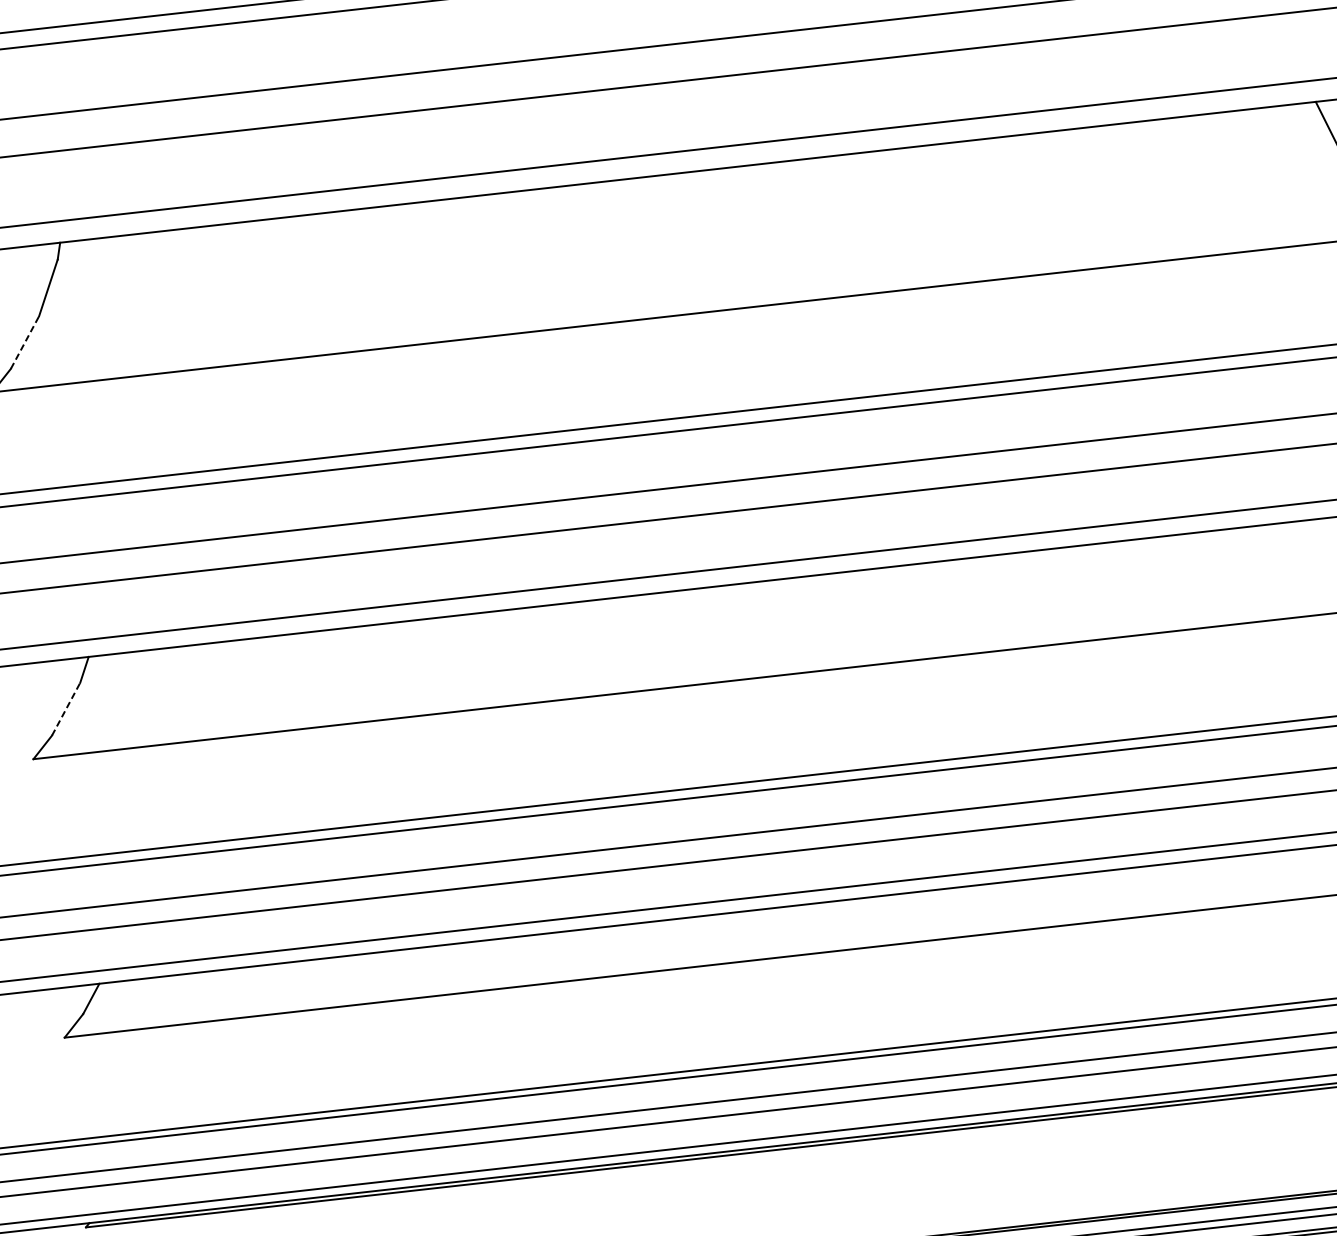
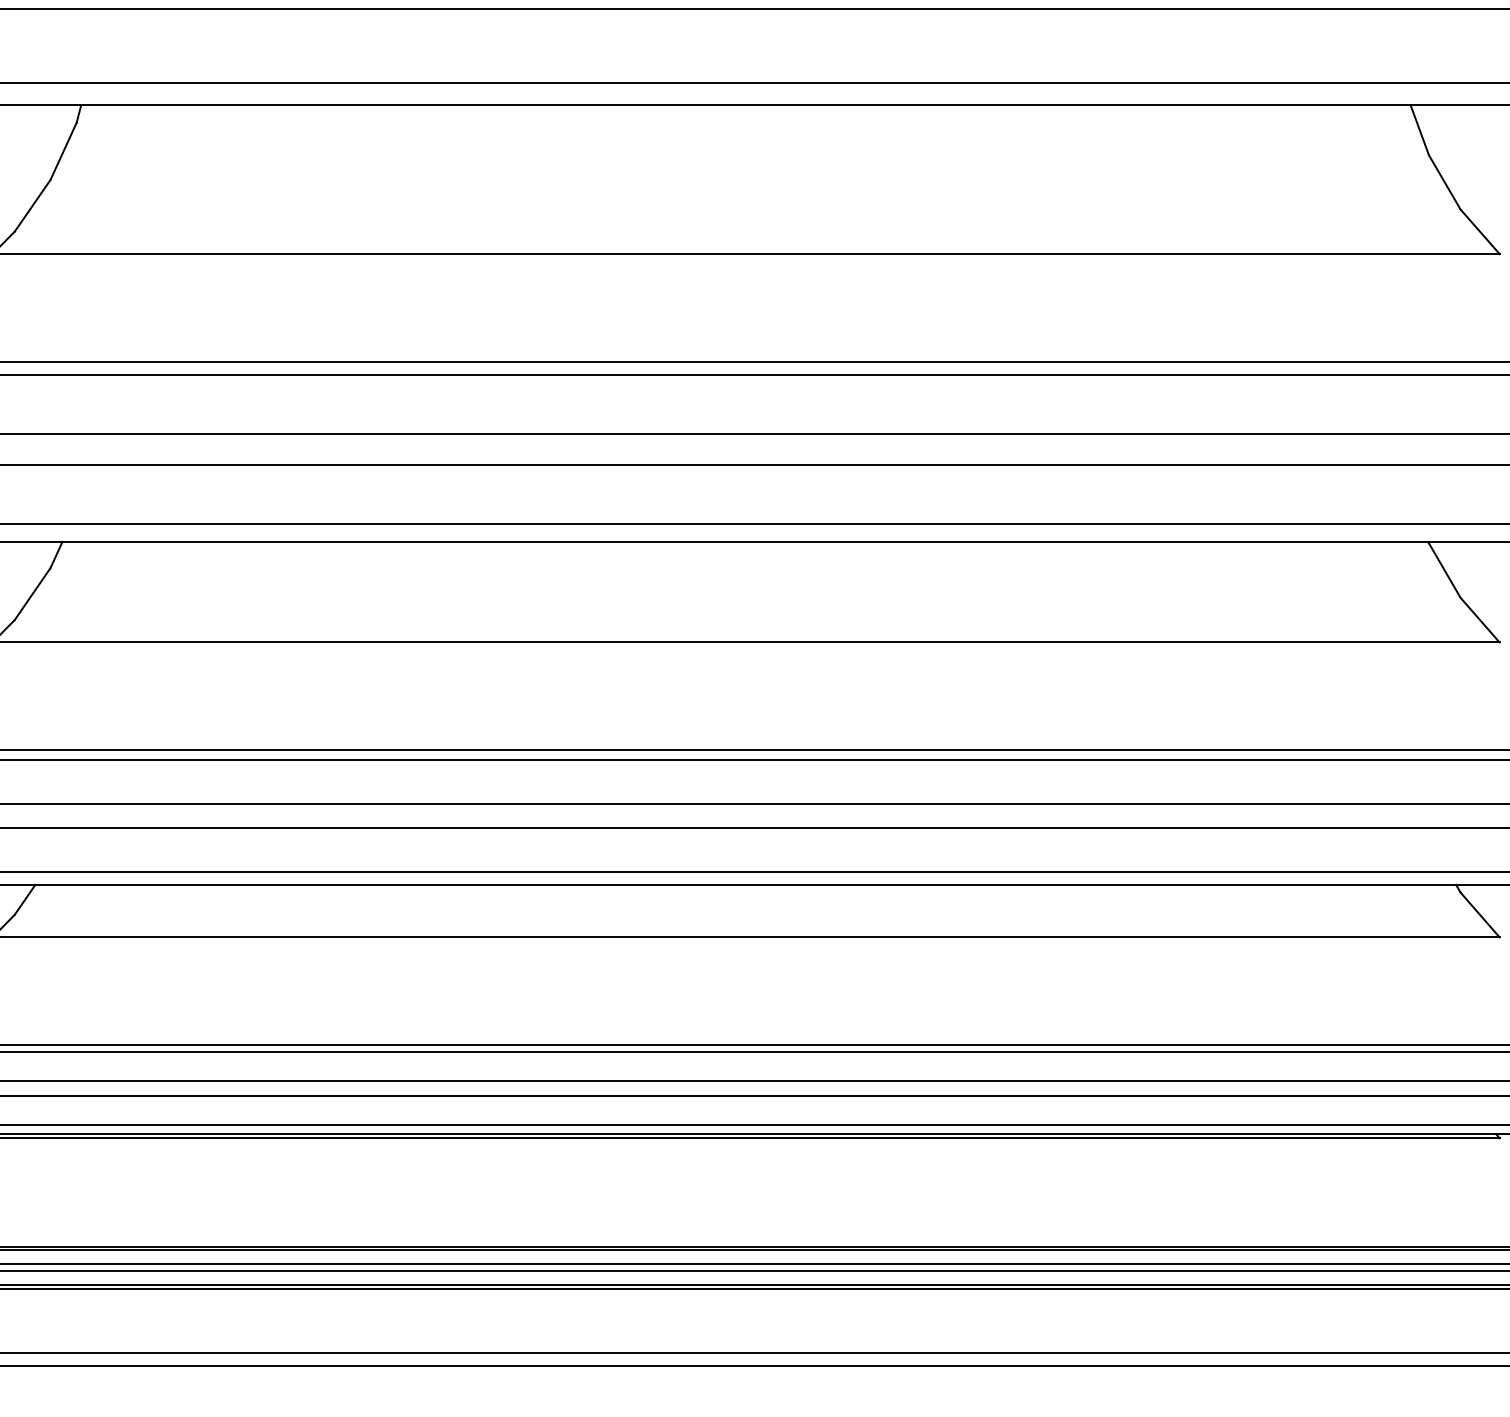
line: (24, 342) -> (32, 205), dashed -> solid
line: (66, 709) -> (32, 594), dashed -> solid

